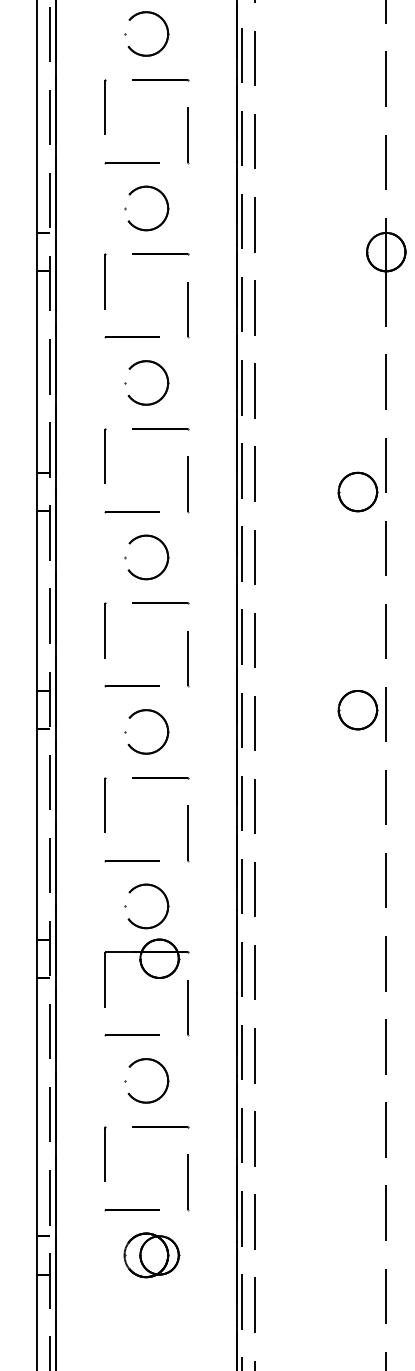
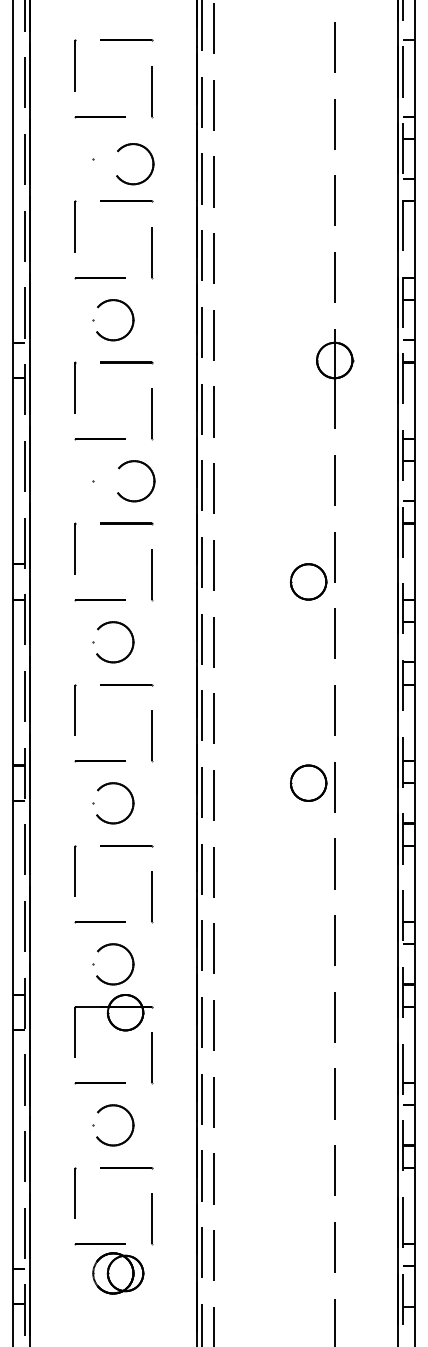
part: (166, 28) -> (151, 159), moved
part: (166, 377) -> (152, 476), moved
part: (151, 1255) -> (118, 1273), moved

